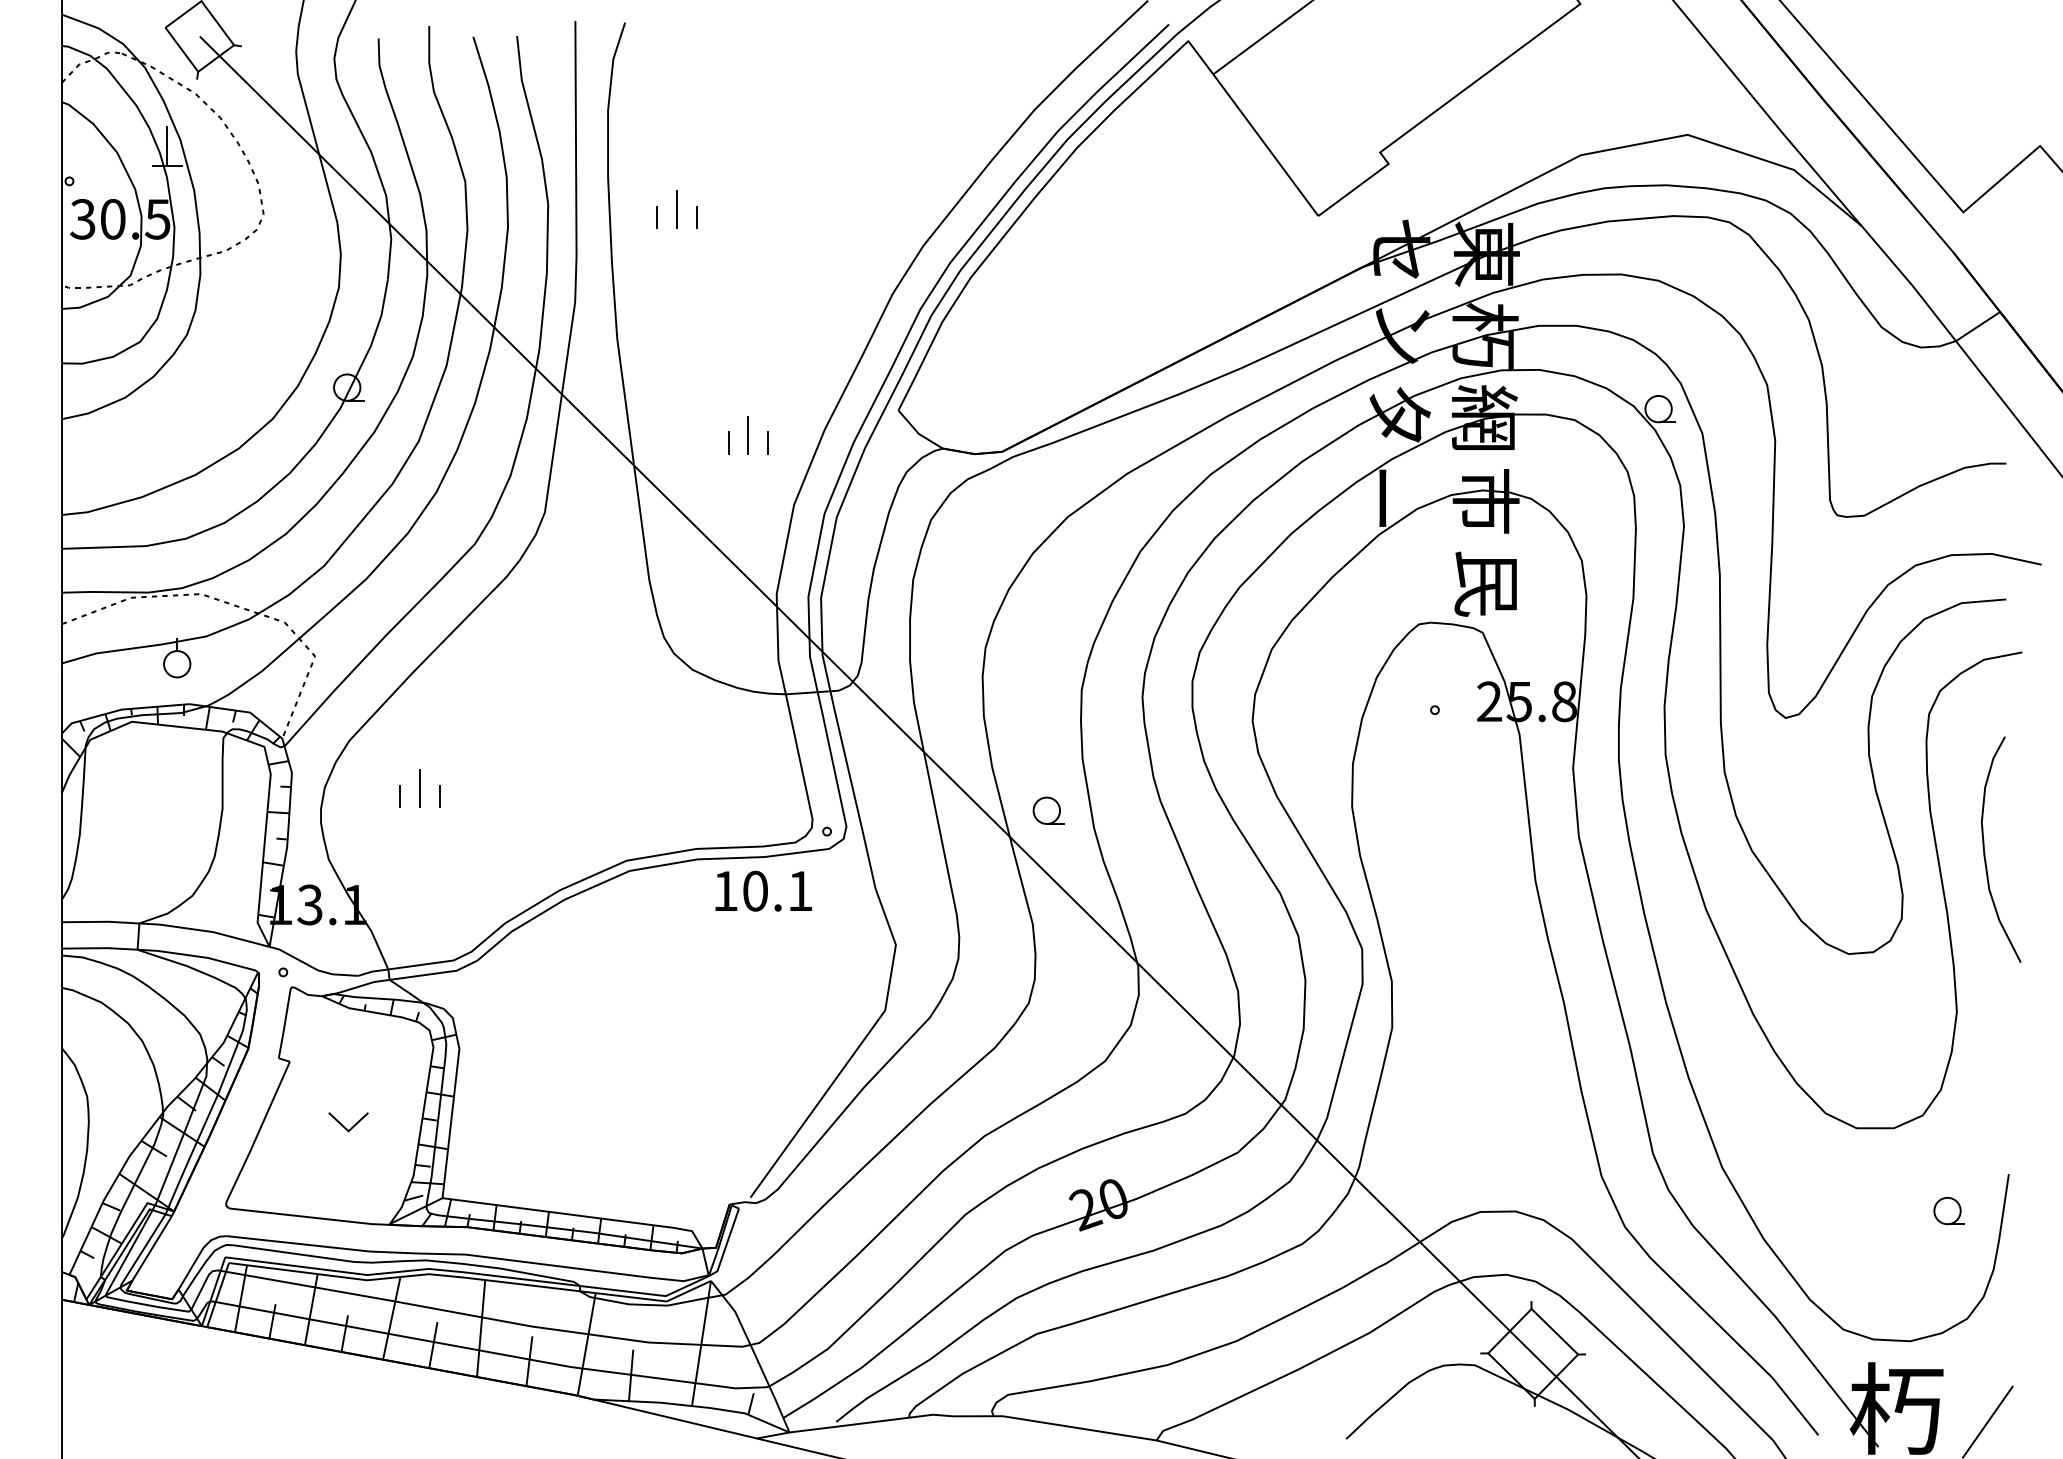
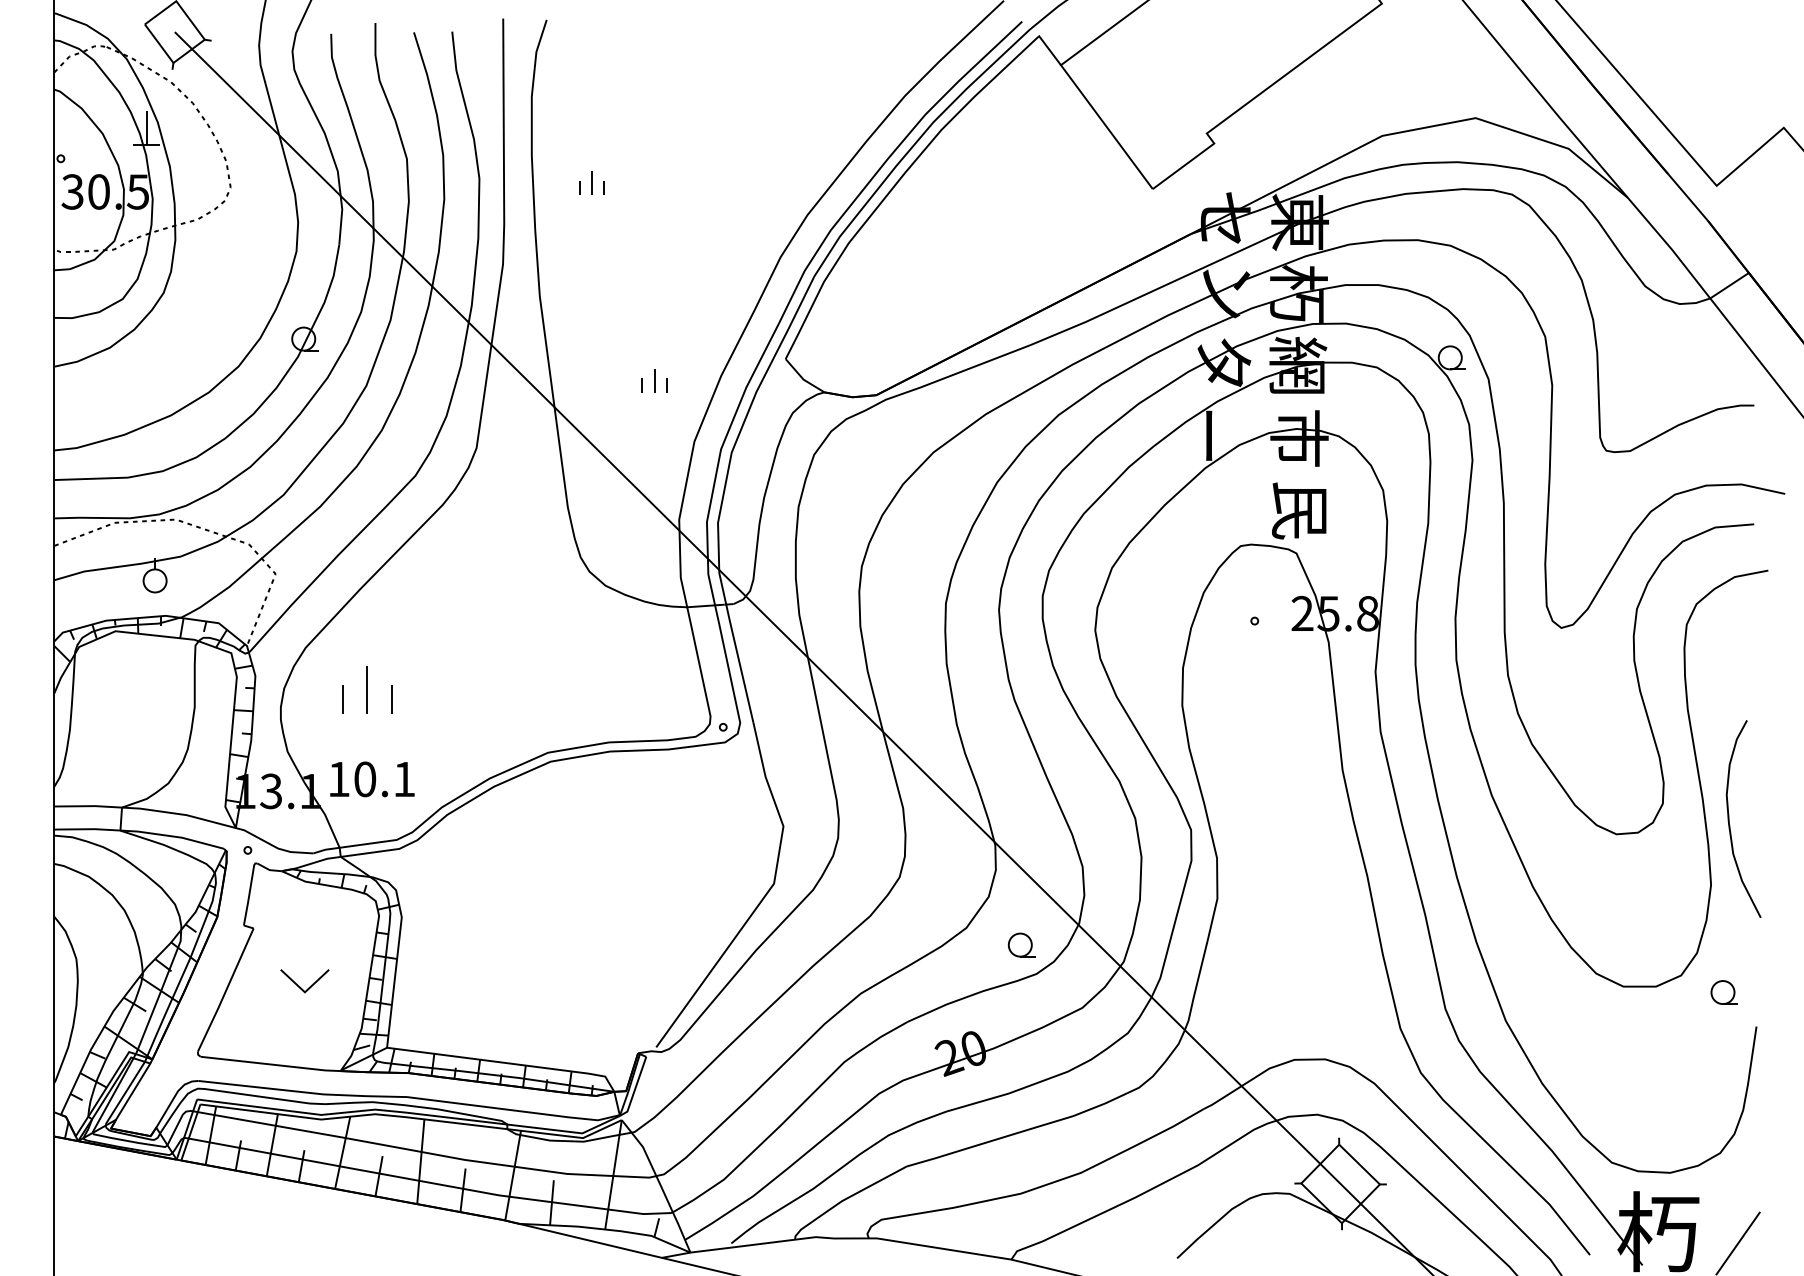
part: (676, 209) -> (591, 183), size x0.7
part: (748, 435) -> (654, 380), size x0.7
part: (419, 788) -> (366, 689), size x1.4
part: (1048, 810) -> (1021, 944), moved
curve: (1985, 852) -> (1729, 821), moved
text: (763, 890) -> (372, 778), moved
part: (348, 1122) -> (304, 981), size x1.4
part: (1948, 1211) -> (1723, 992), moved

